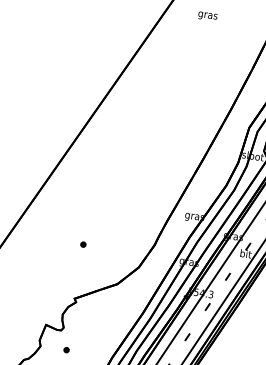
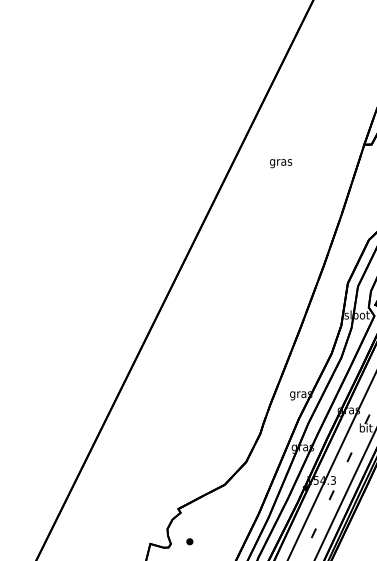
part: (83, 244) -> (189, 541), moved

